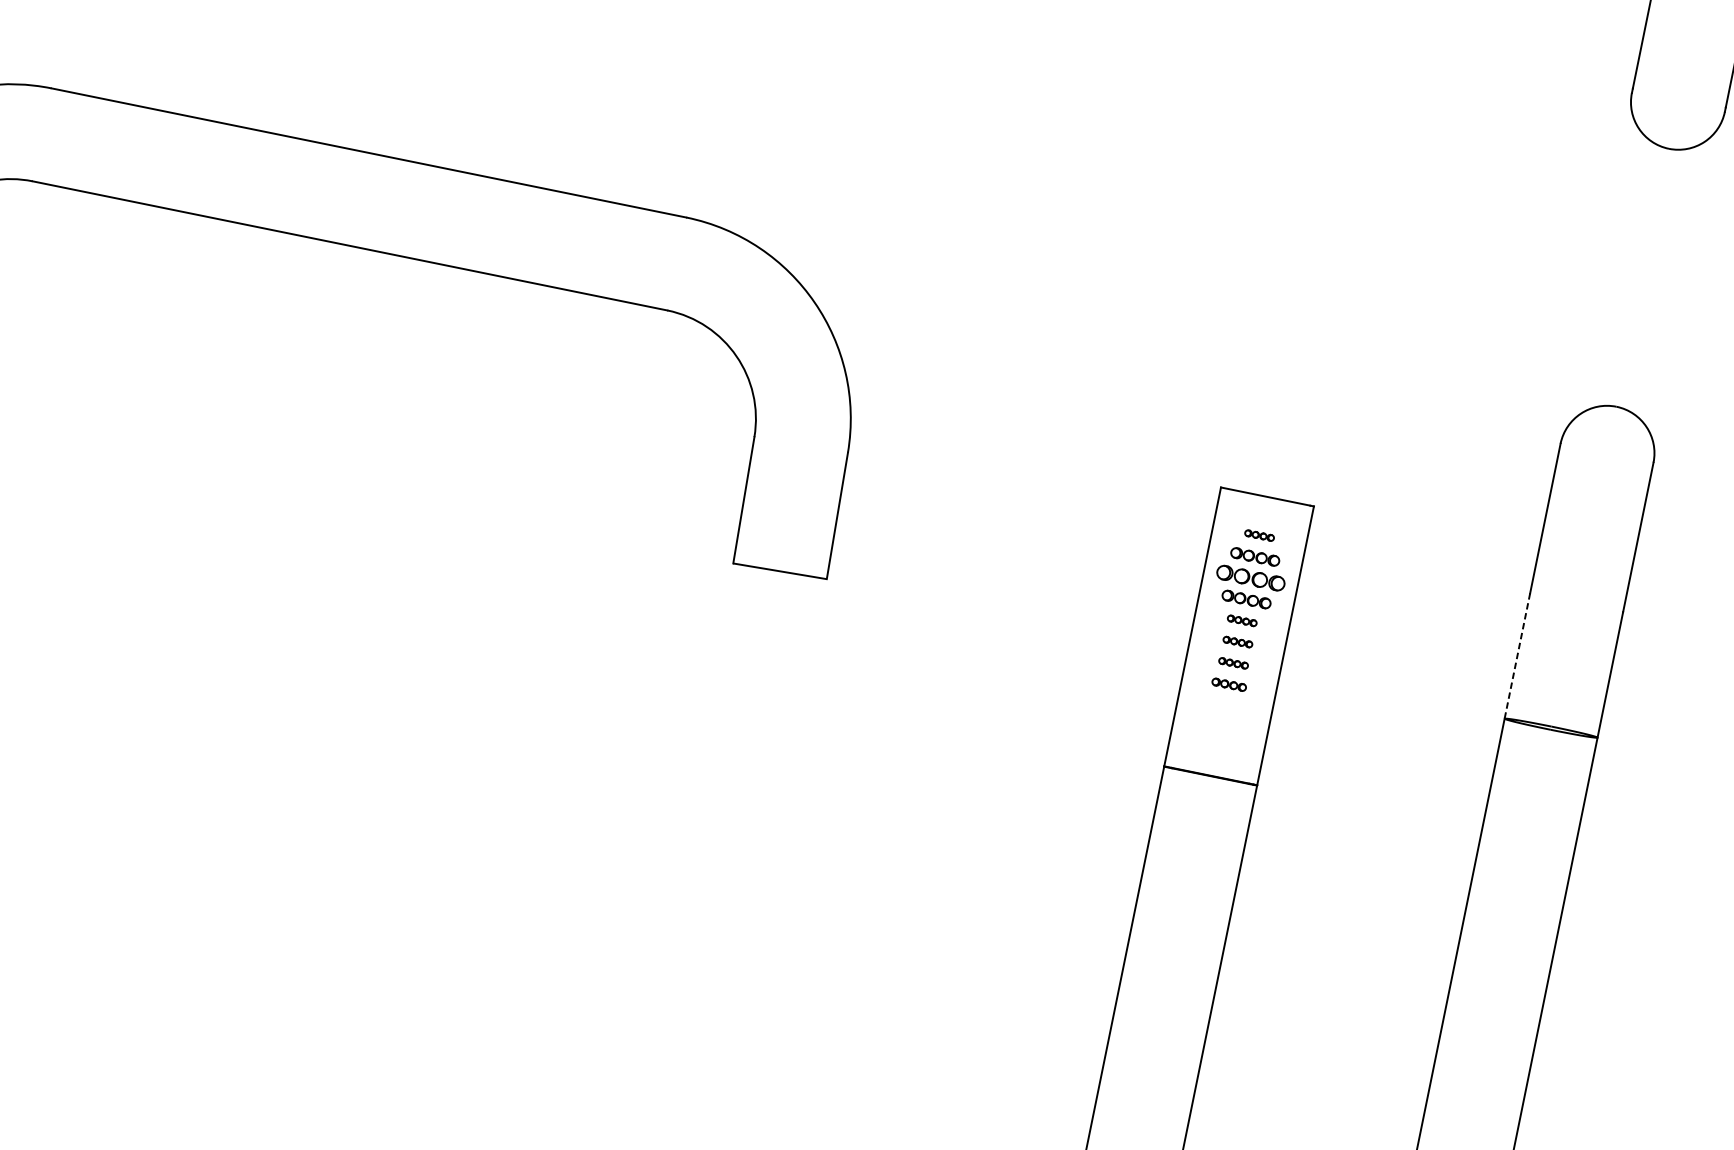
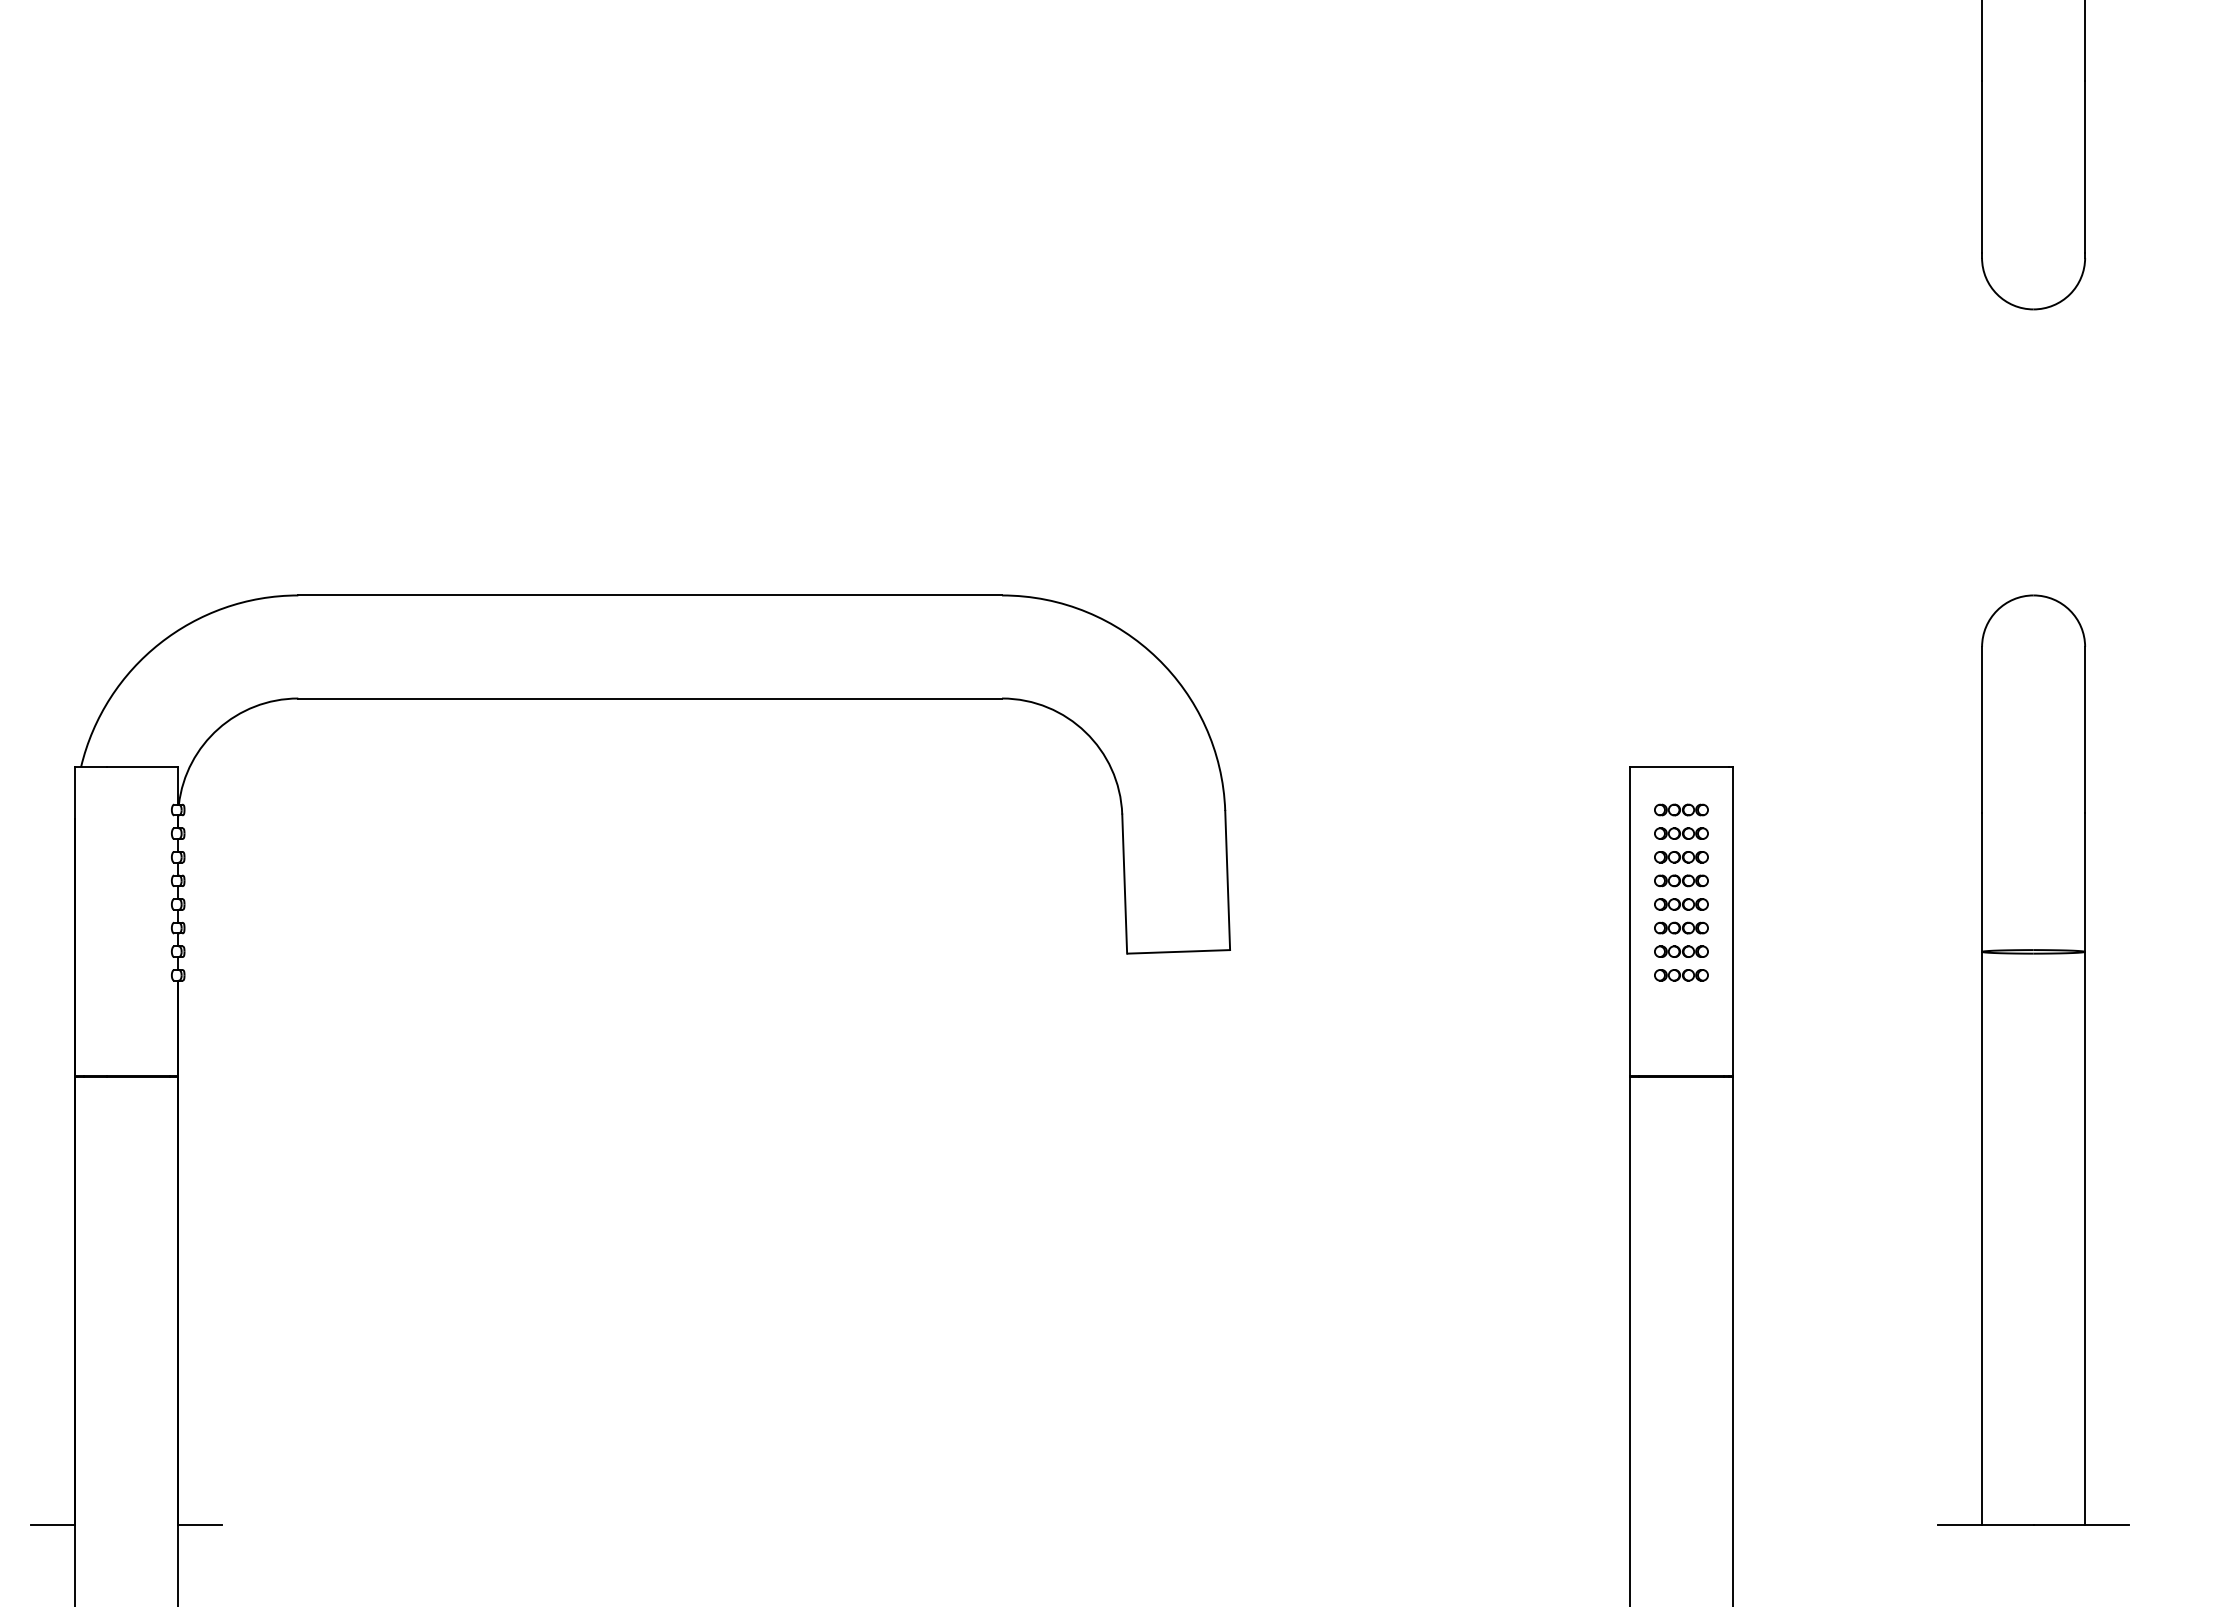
part: (1259, 535) -> (1681, 809), size x1.67
part: (1250, 578) -> (1681, 857), size x0.71
part: (1242, 620) -> (1681, 904), size x1.67
part: (1238, 641) -> (1681, 927), size x1.67
line: (1517, 656) -> (1982, 882), dashed -> solid
part: (1233, 663) -> (1681, 951), size x1.67
part: (1229, 684) -> (1681, 975), size x1.43

